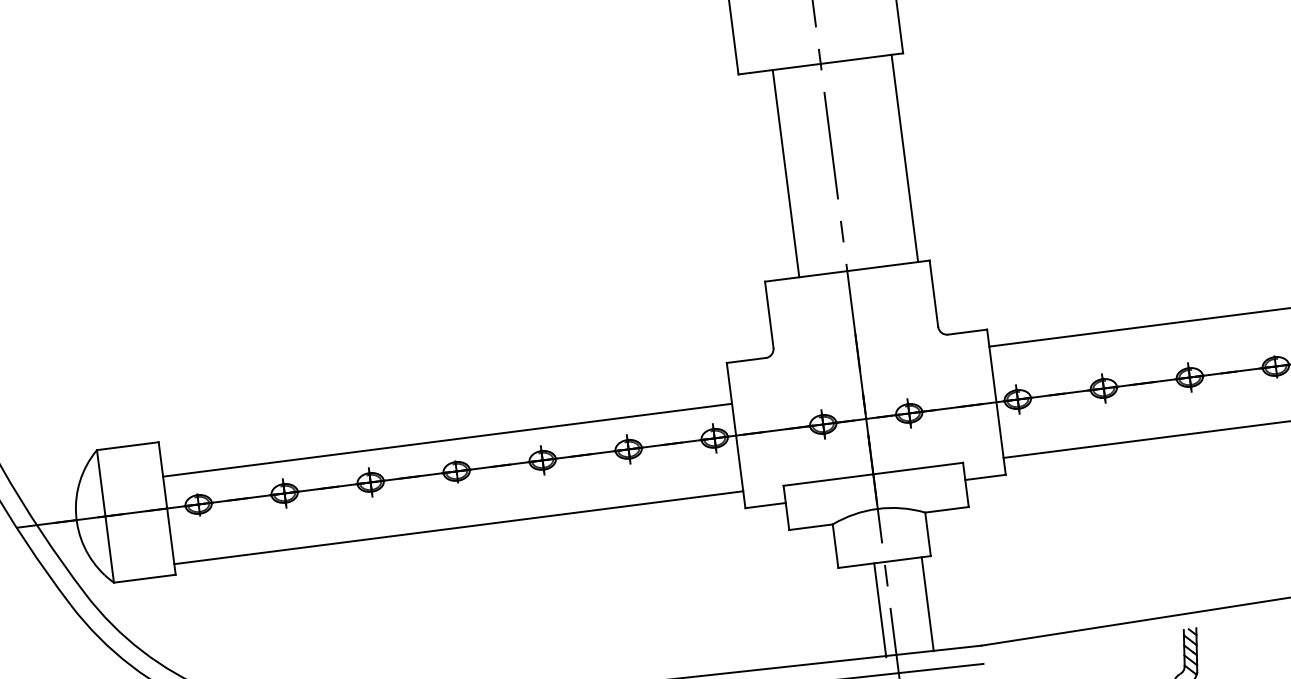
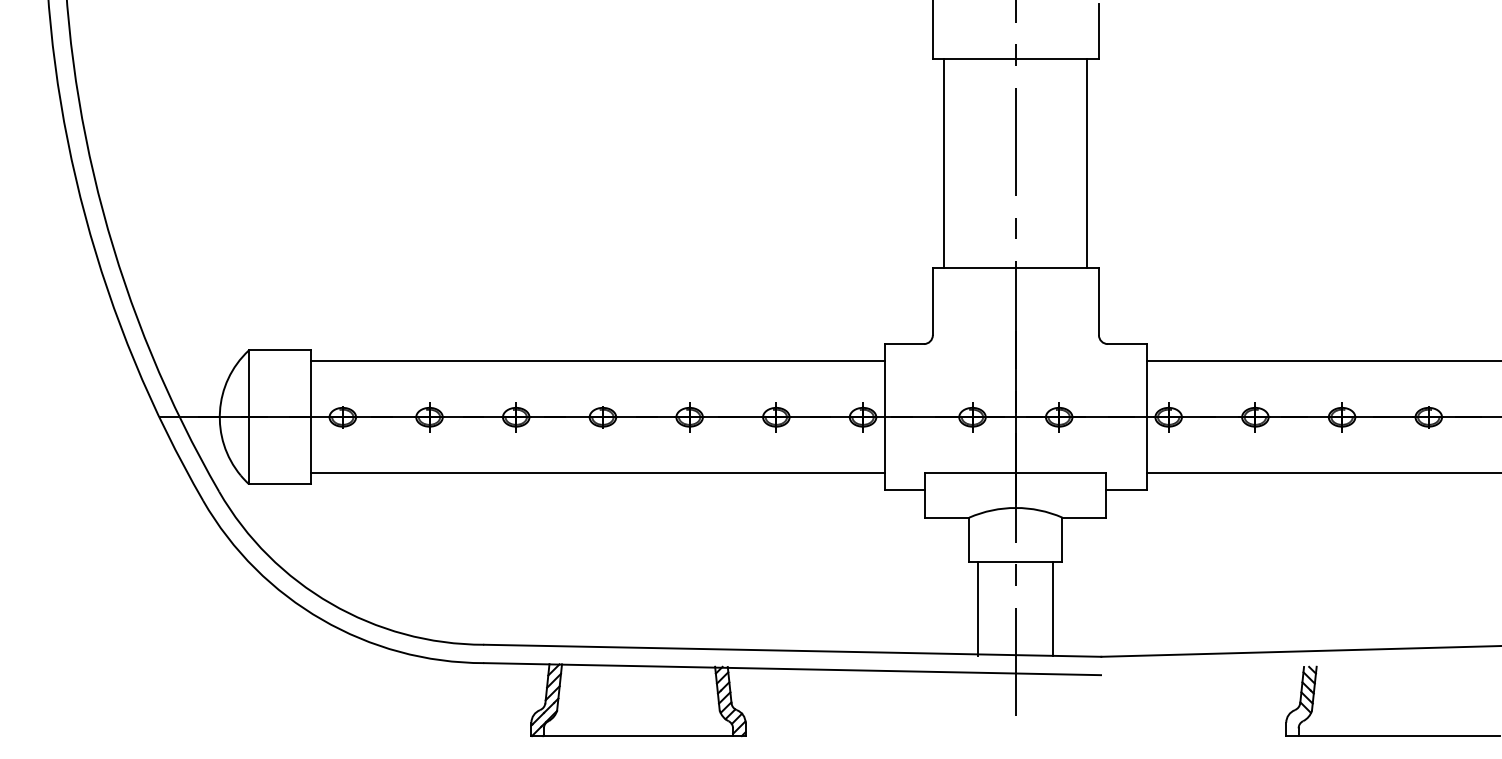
line: (786, 173) -> (944, 163), moved
line: (447, 440) -> (597, 361), moved
line: (880, 609) -> (978, 608), moved

